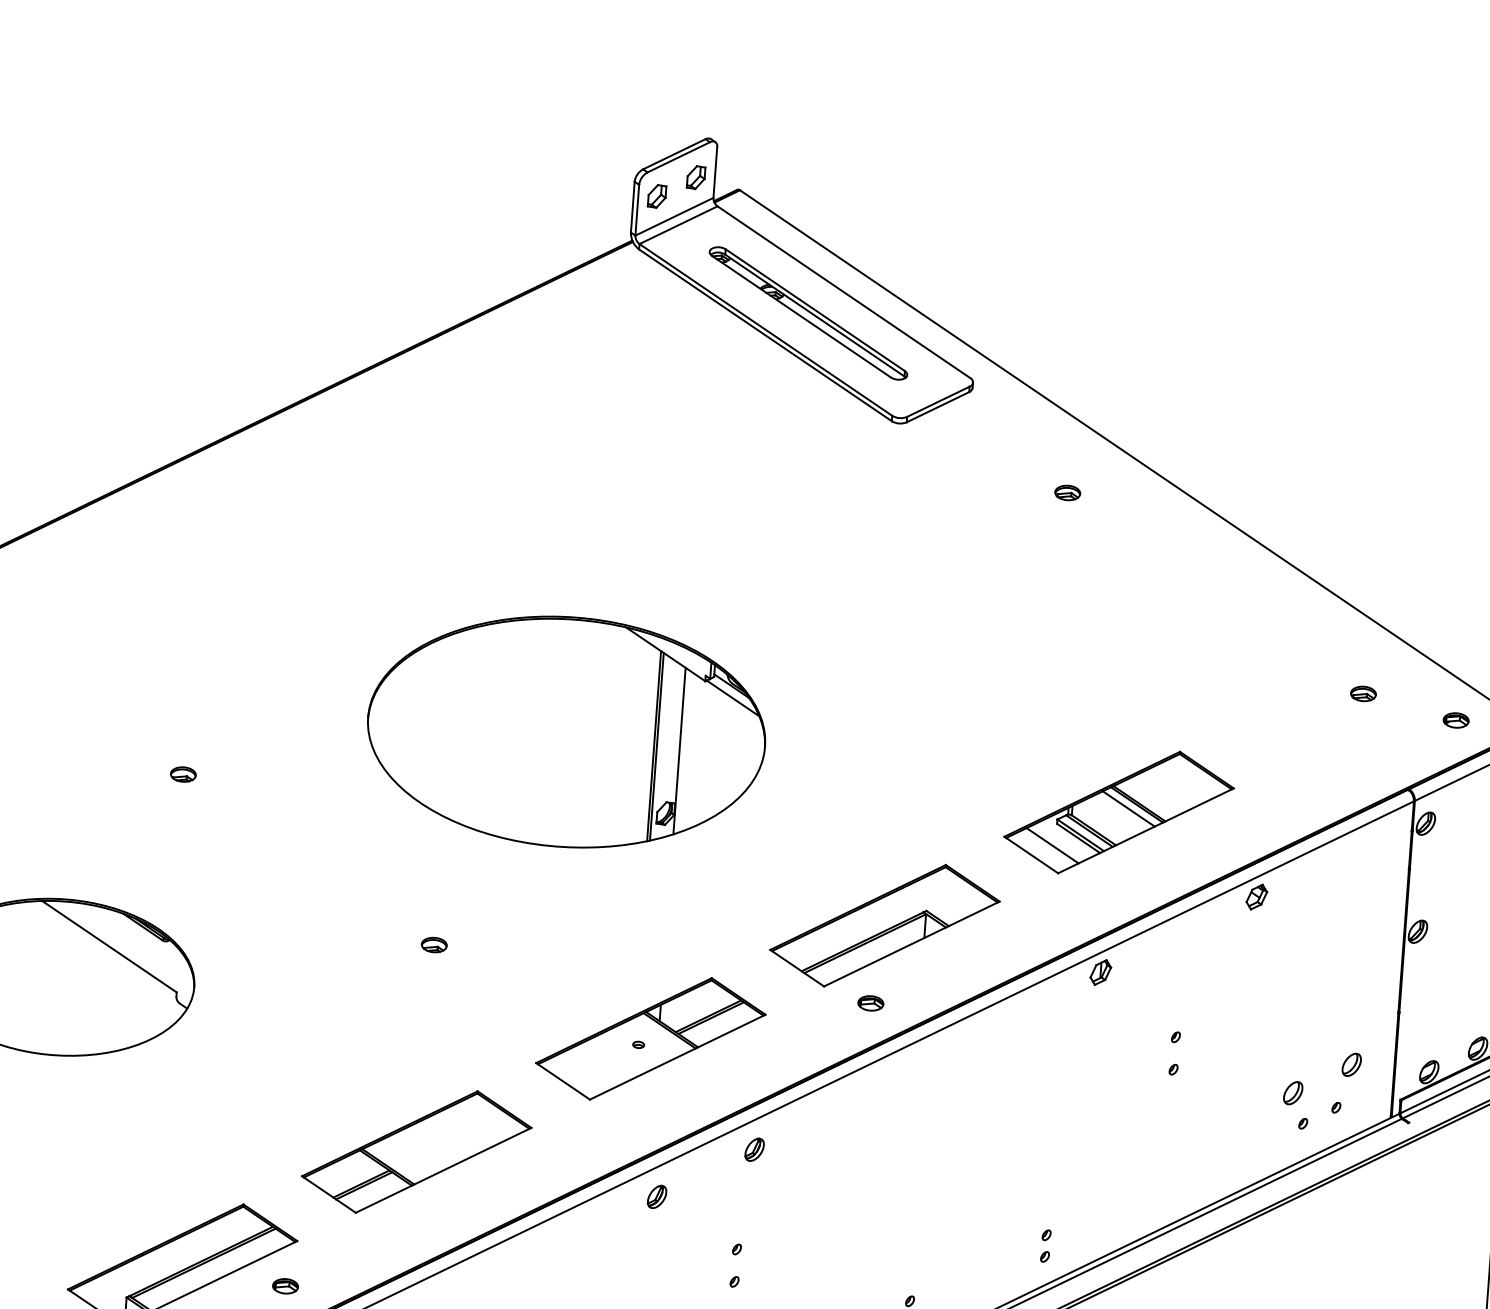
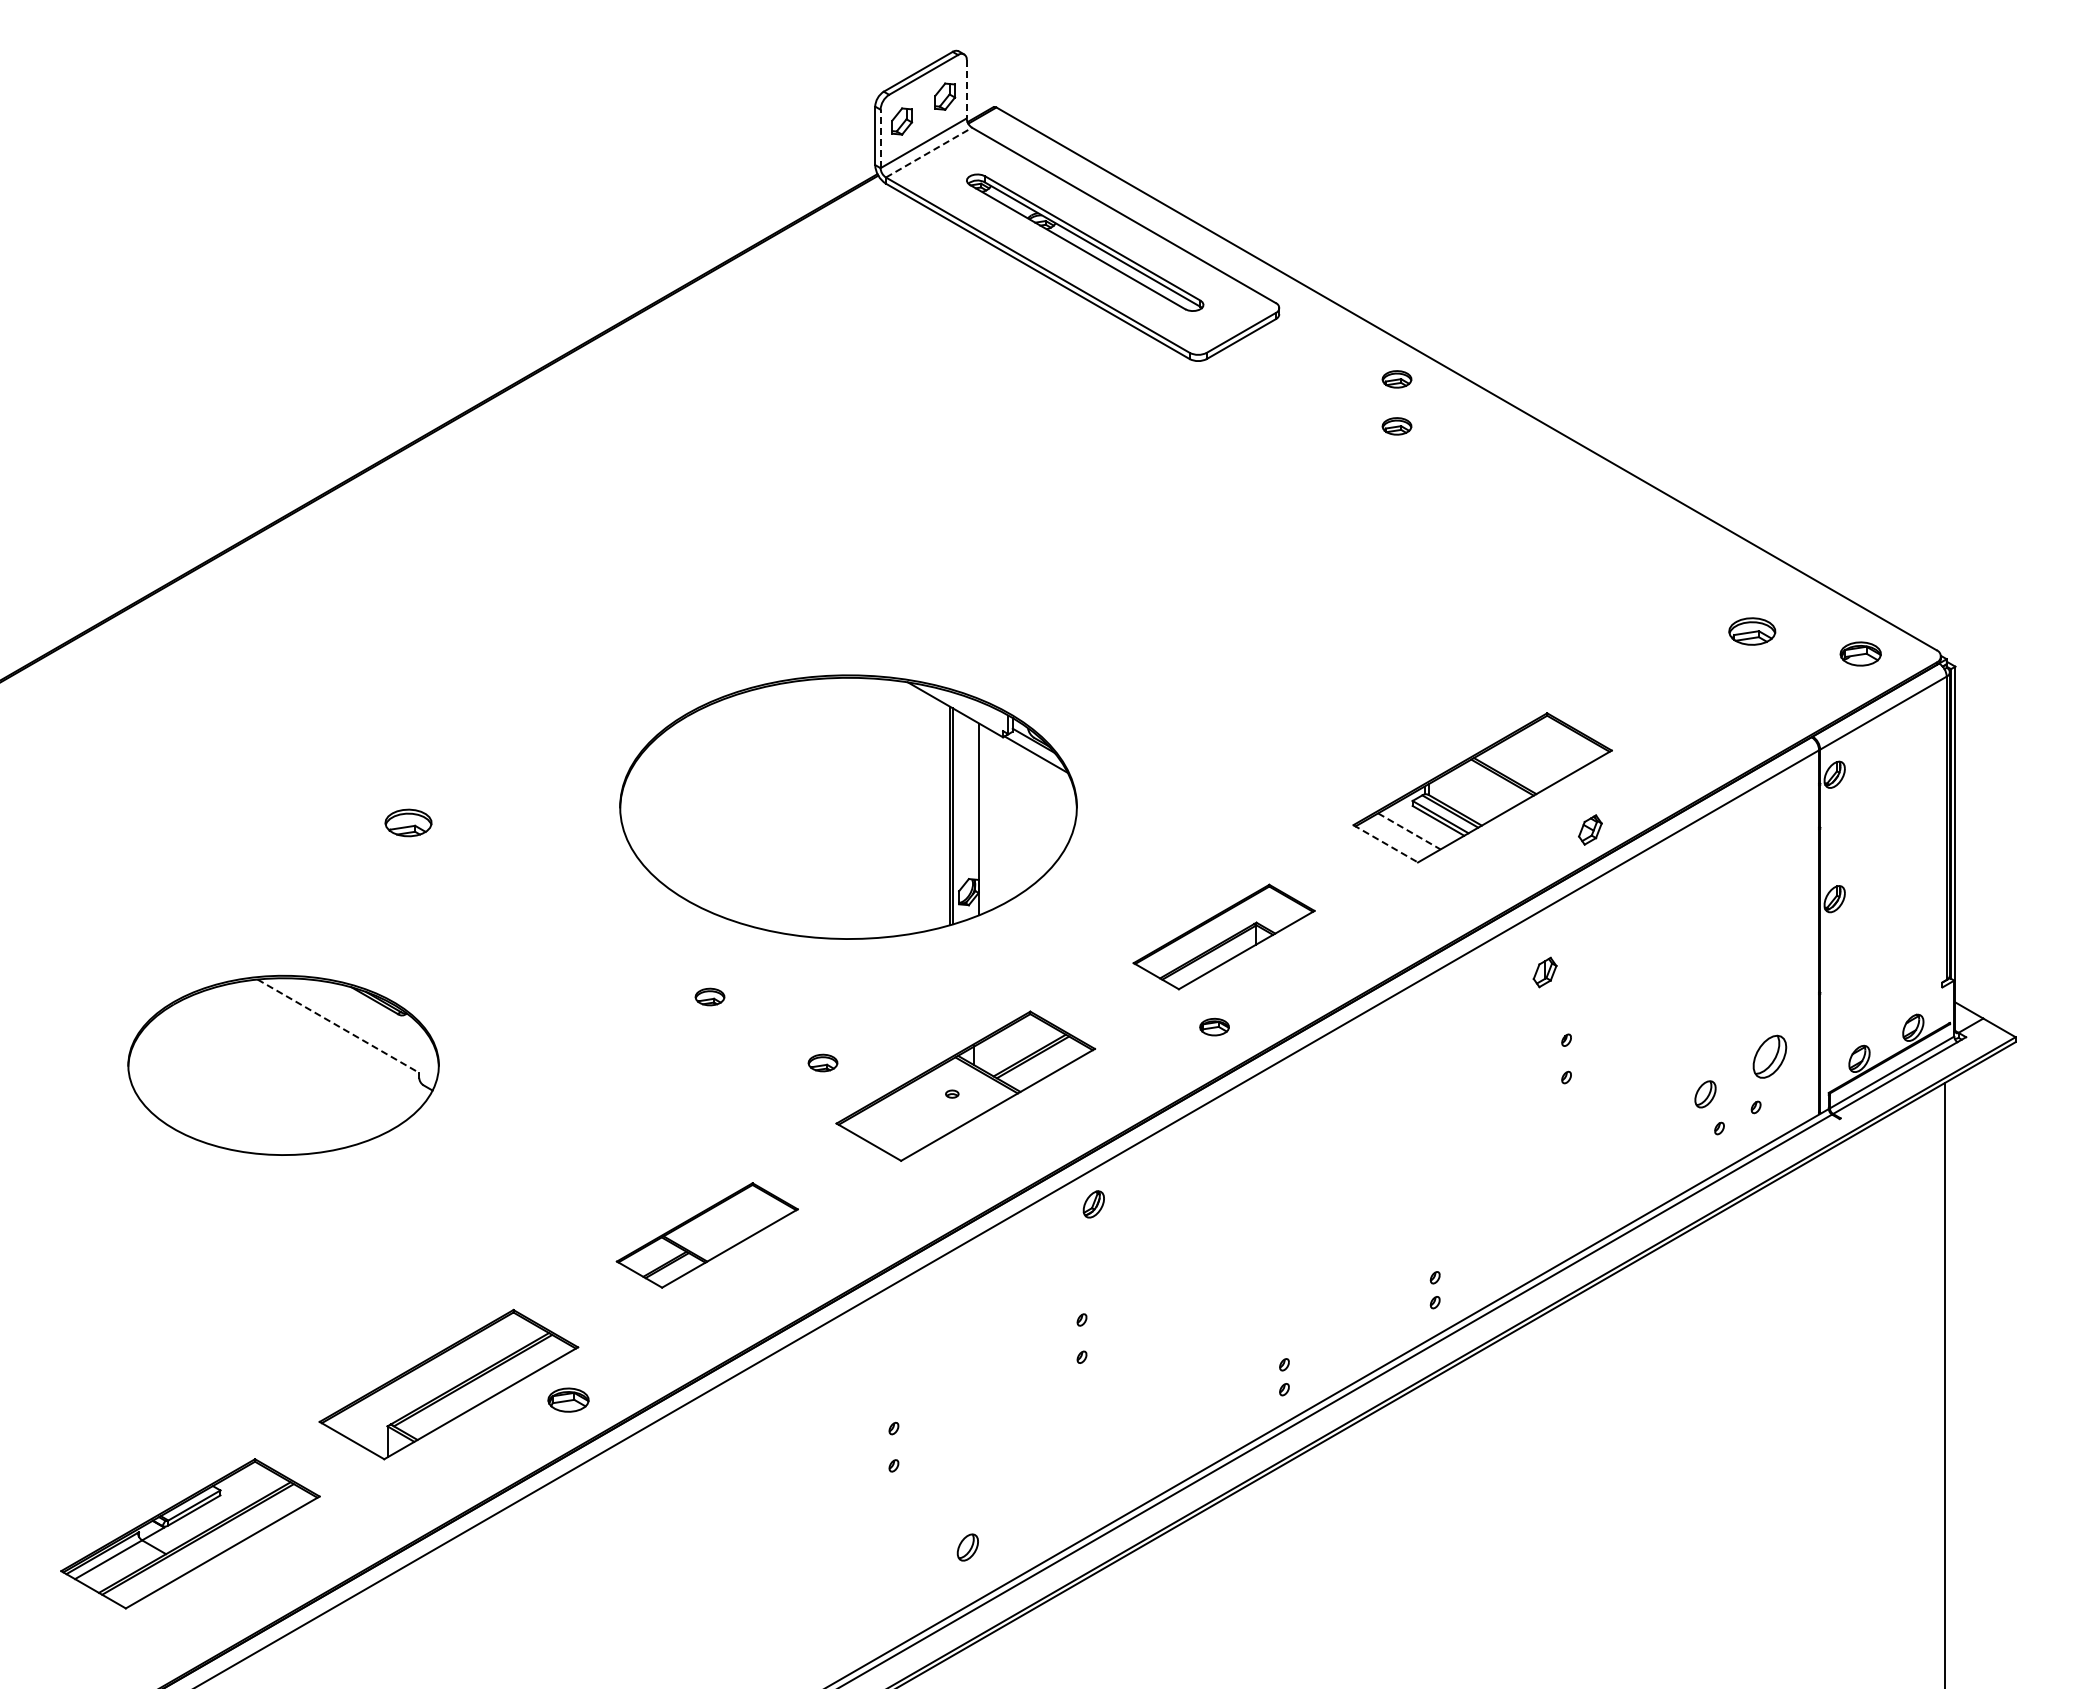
line: (715, 172) -> (966, 89), solid -> dashed
line: (637, 209) -> (880, 138), solid -> dashed
line: (678, 225) -> (929, 152), solid -> dashed
part: (1070, 452) -> (1396, 379), added
part: (1363, 693) -> (1752, 631), size x1.6
part: (1455, 720) -> (1860, 654), size x1.4
part: (566, 731) -> (848, 806), moved
part: (183, 774) -> (408, 822), size x1.6
line: (1128, 808) -> (1493, 782), removed
line: (1052, 845) -> (1409, 831), solid -> dashed
line: (1031, 855) -> (1386, 844), solid -> dashed
part: (1256, 896) -> (1590, 829), moved
part: (884, 925) -> (1223, 936), size x0.7
line: (109, 946) -> (338, 1026), solid -> dashed
part: (1100, 972) -> (1544, 972), moved
part: (527, 1009) -> (822, 1062), added
part: (1352, 1065) -> (1770, 1057), size x1.6
part: (416, 1152) -> (707, 1235), size x0.7
part: (657, 1196) -> (986, 1266), removed
part: (285, 1285) -> (568, 1399), size x1.4

